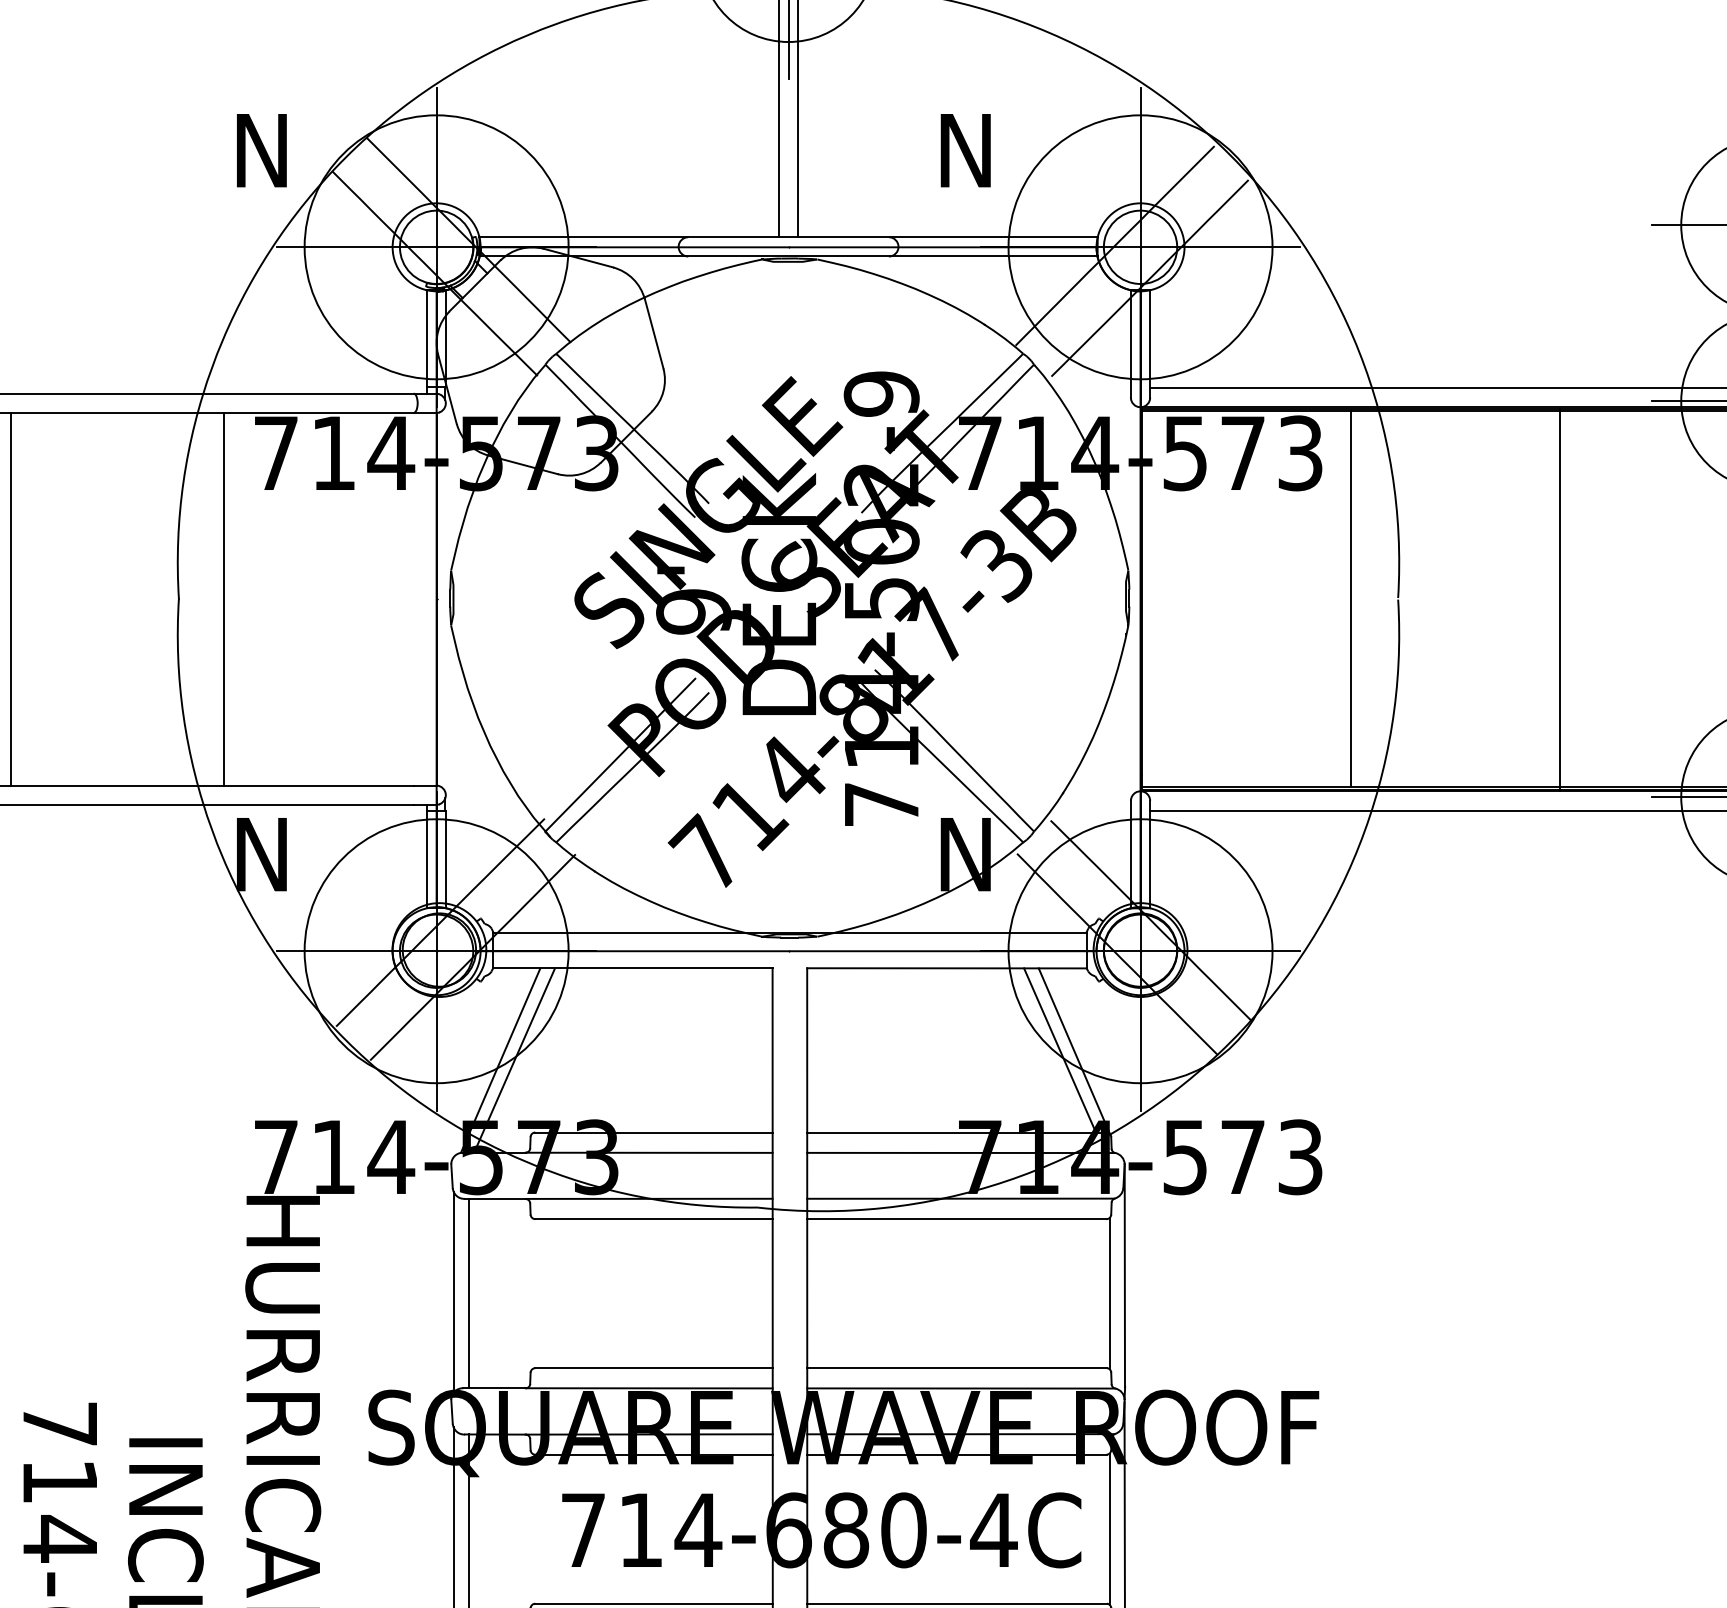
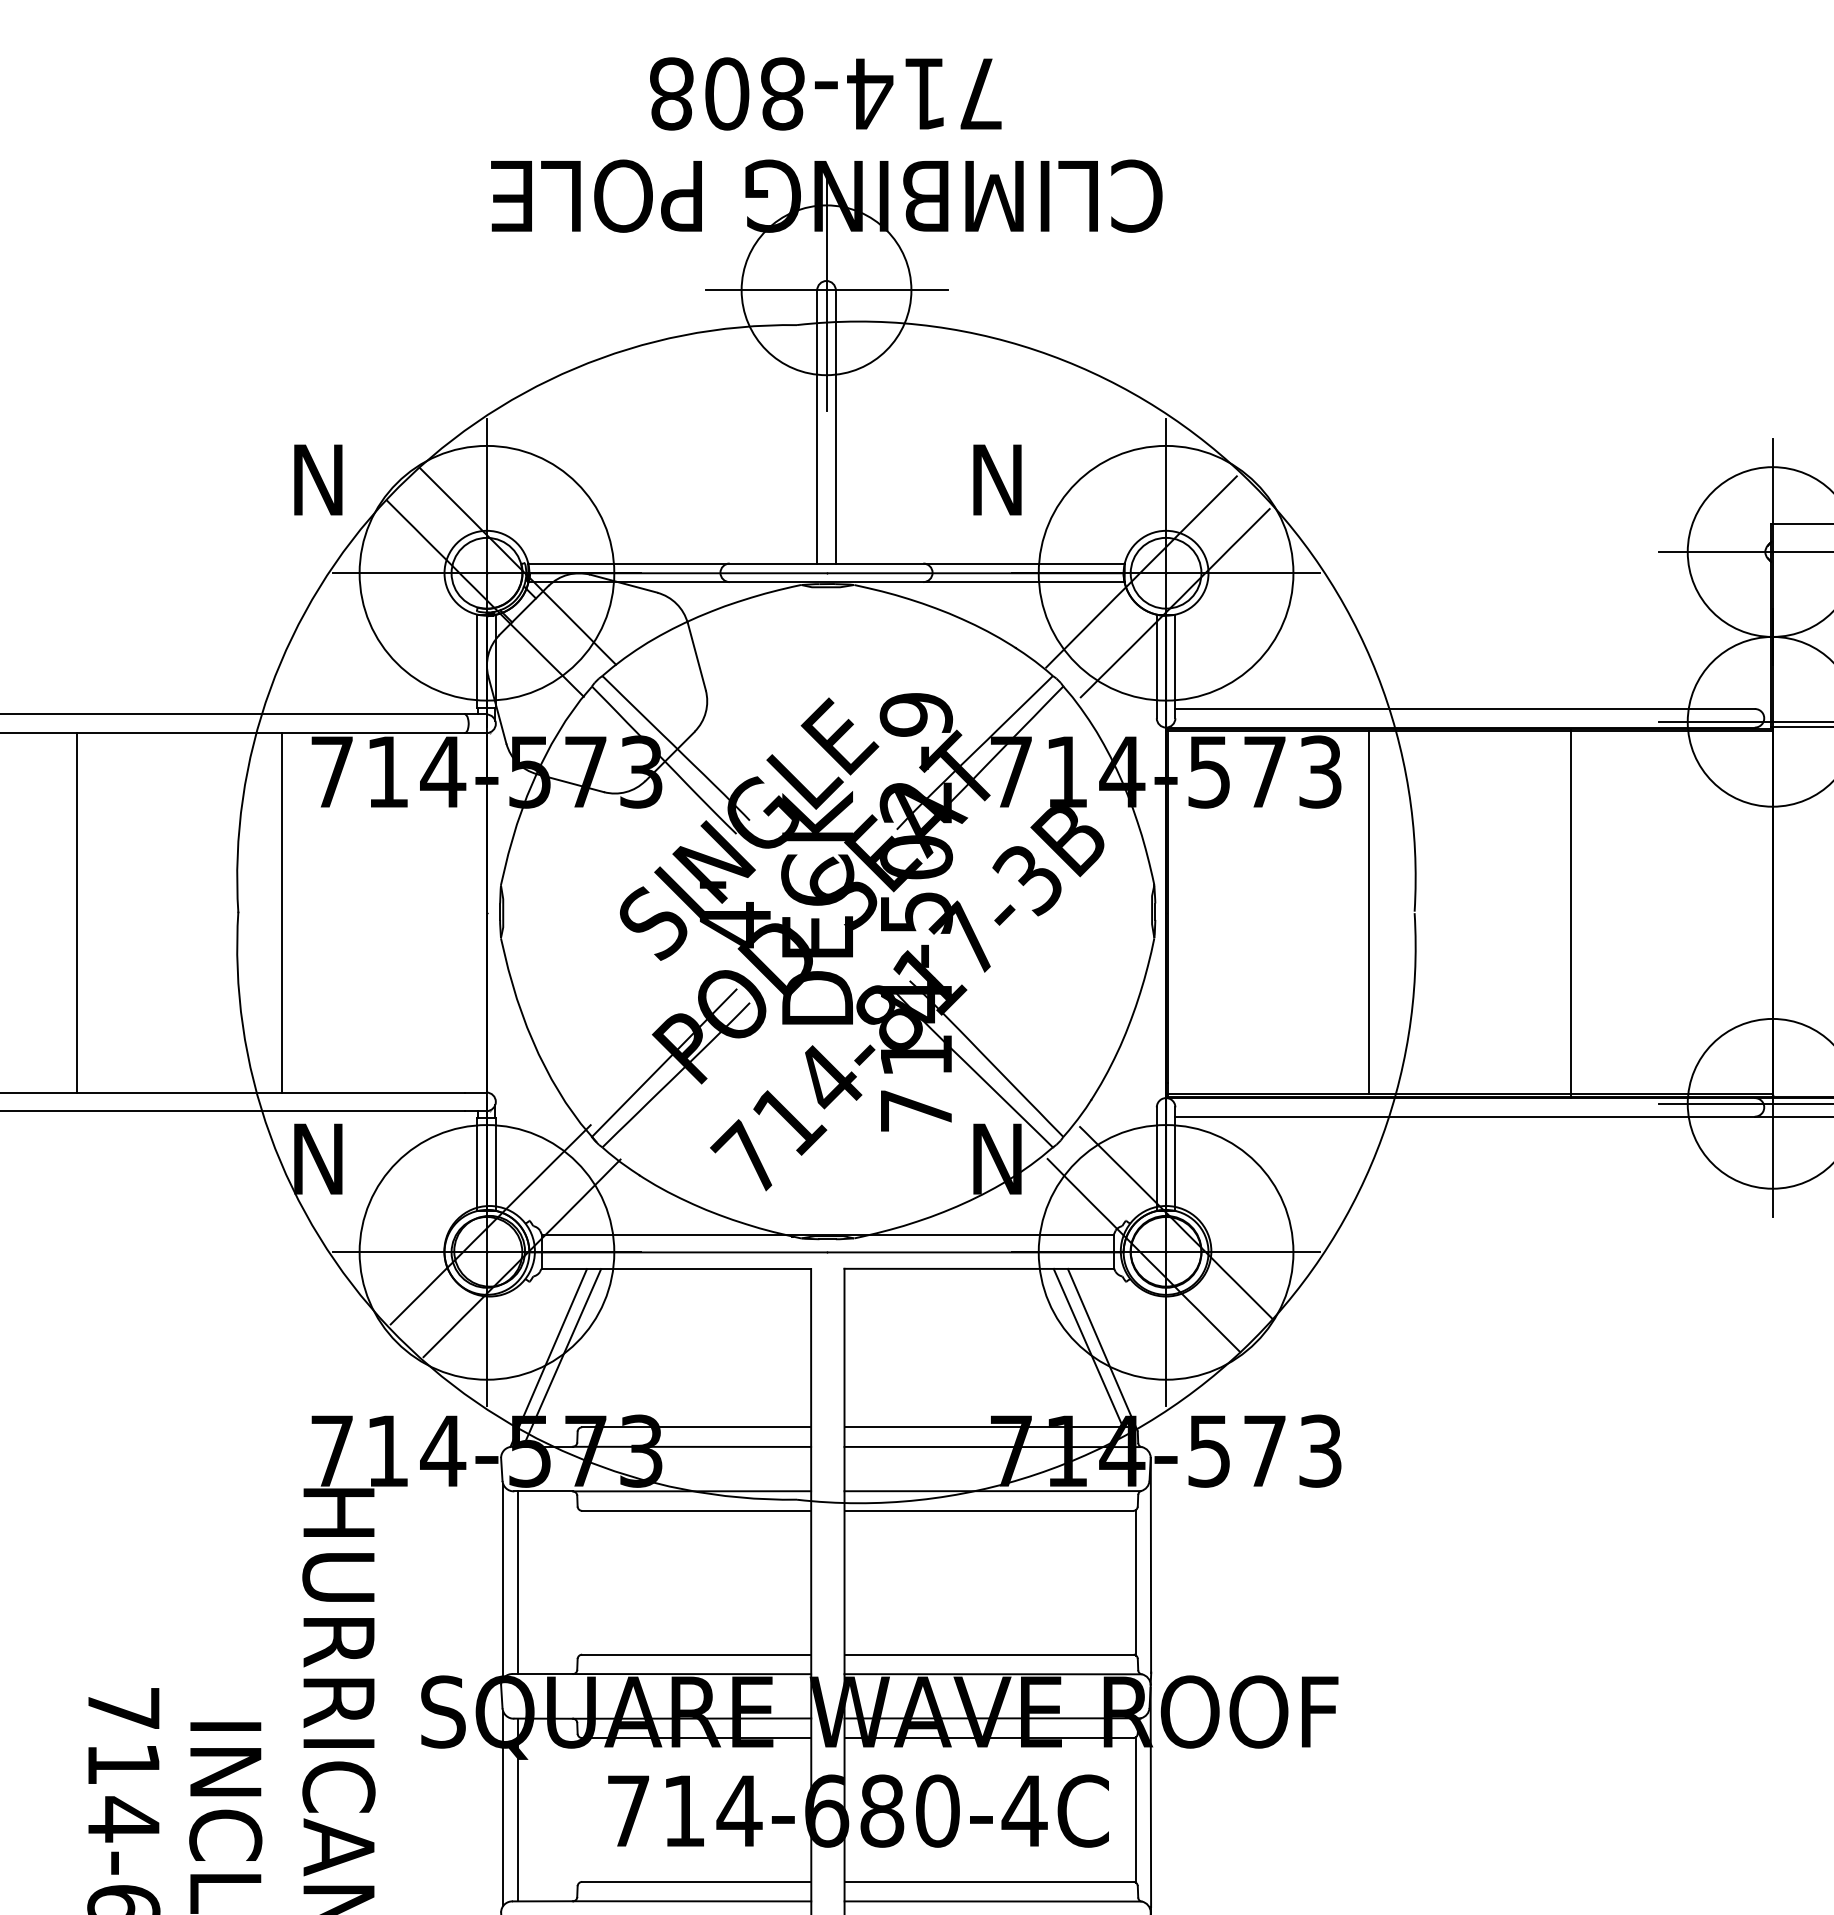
text: (693, 612) -> (734, 925), 9' -> 4'

